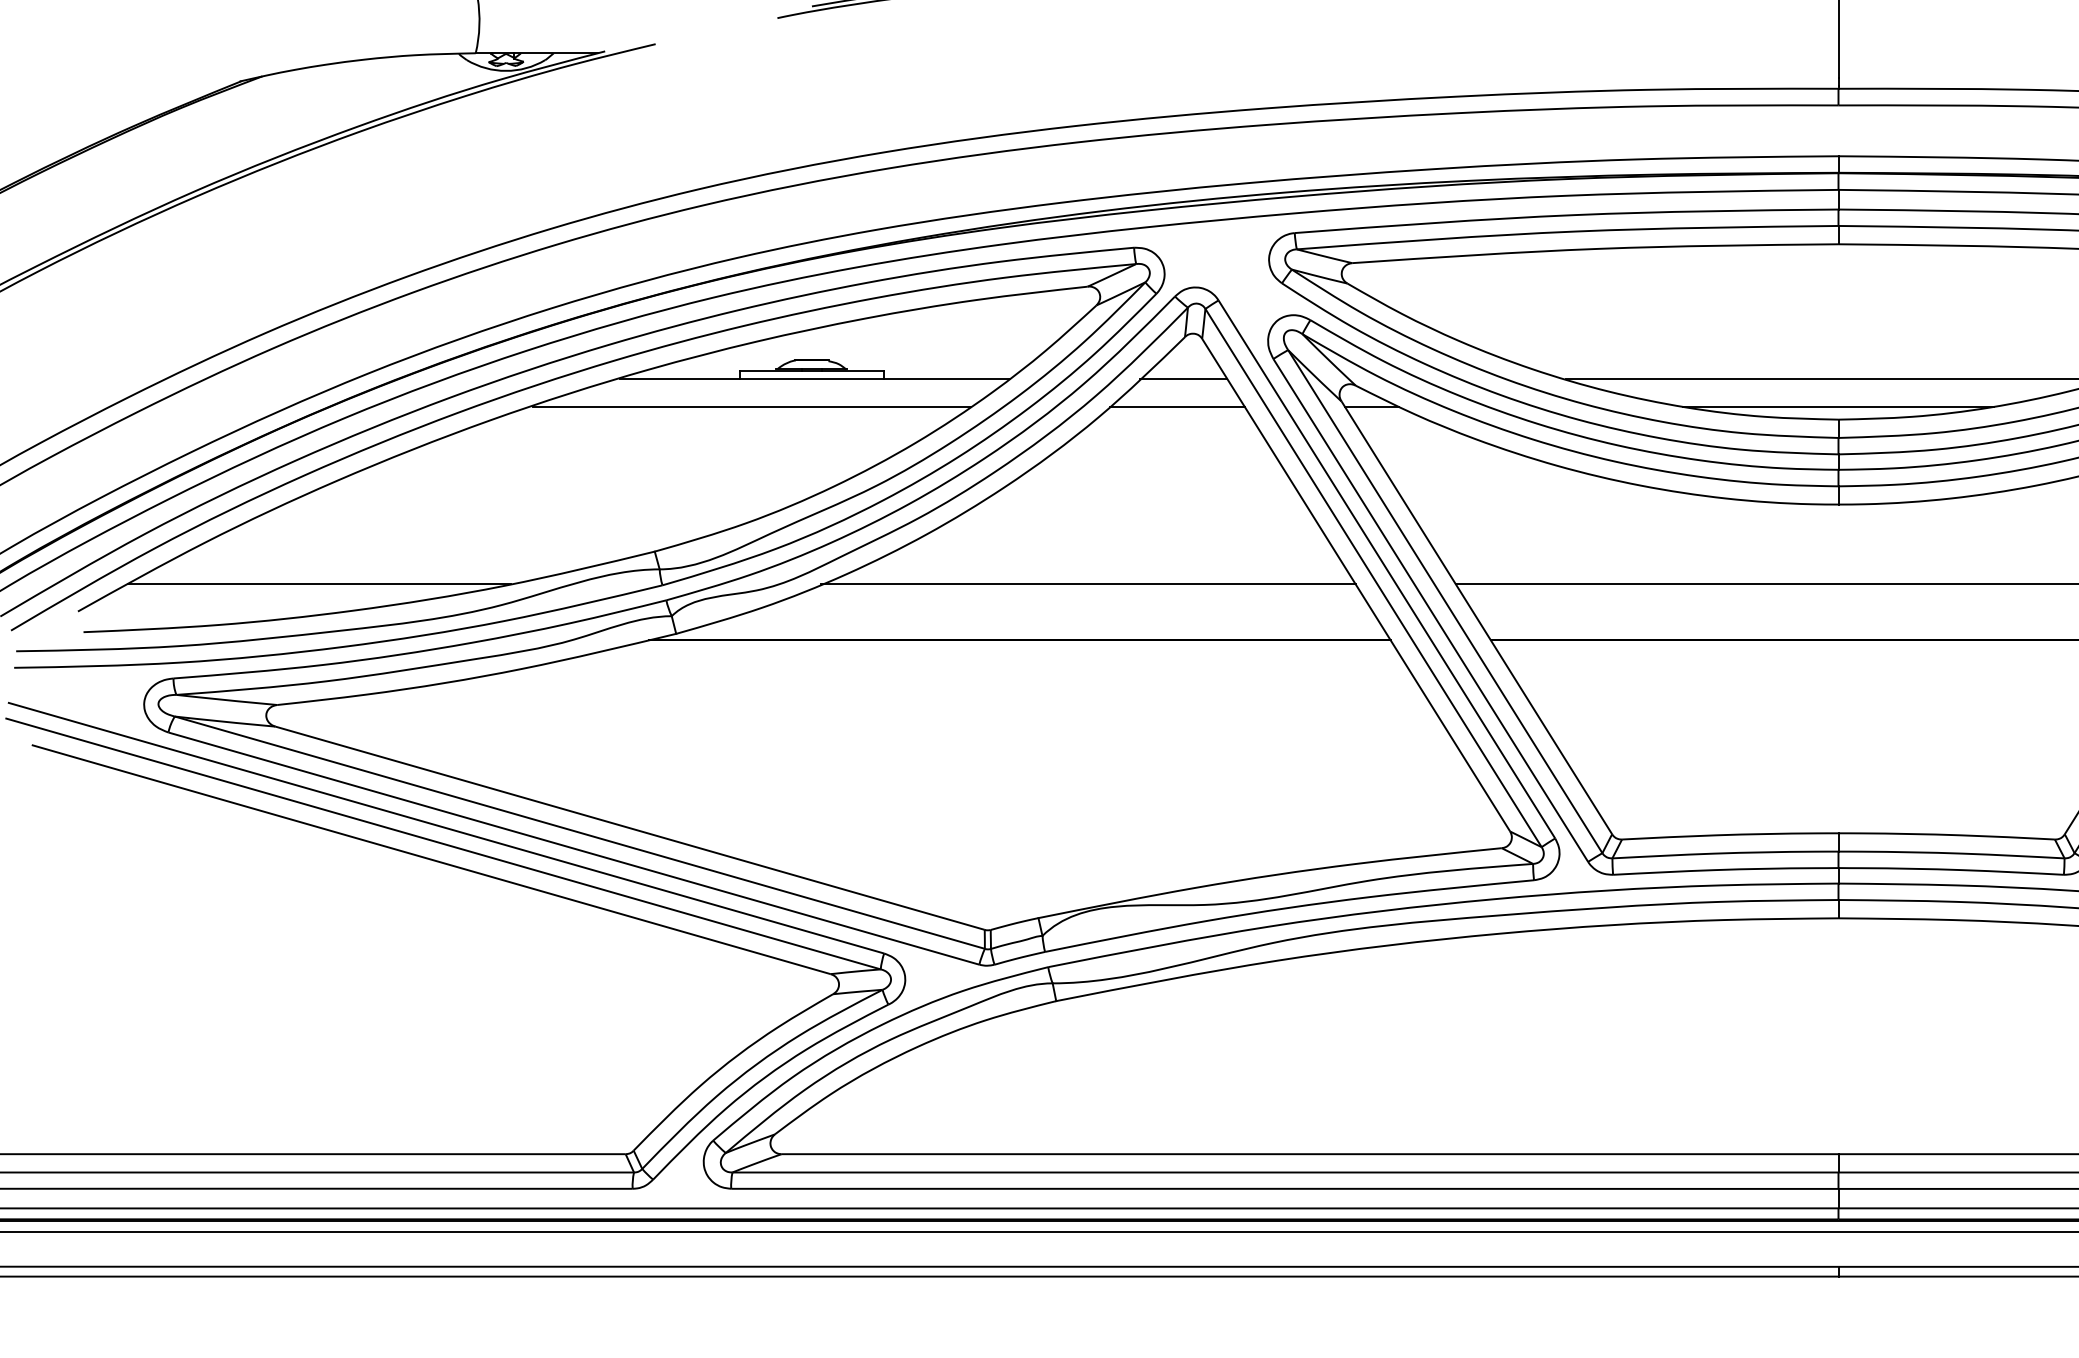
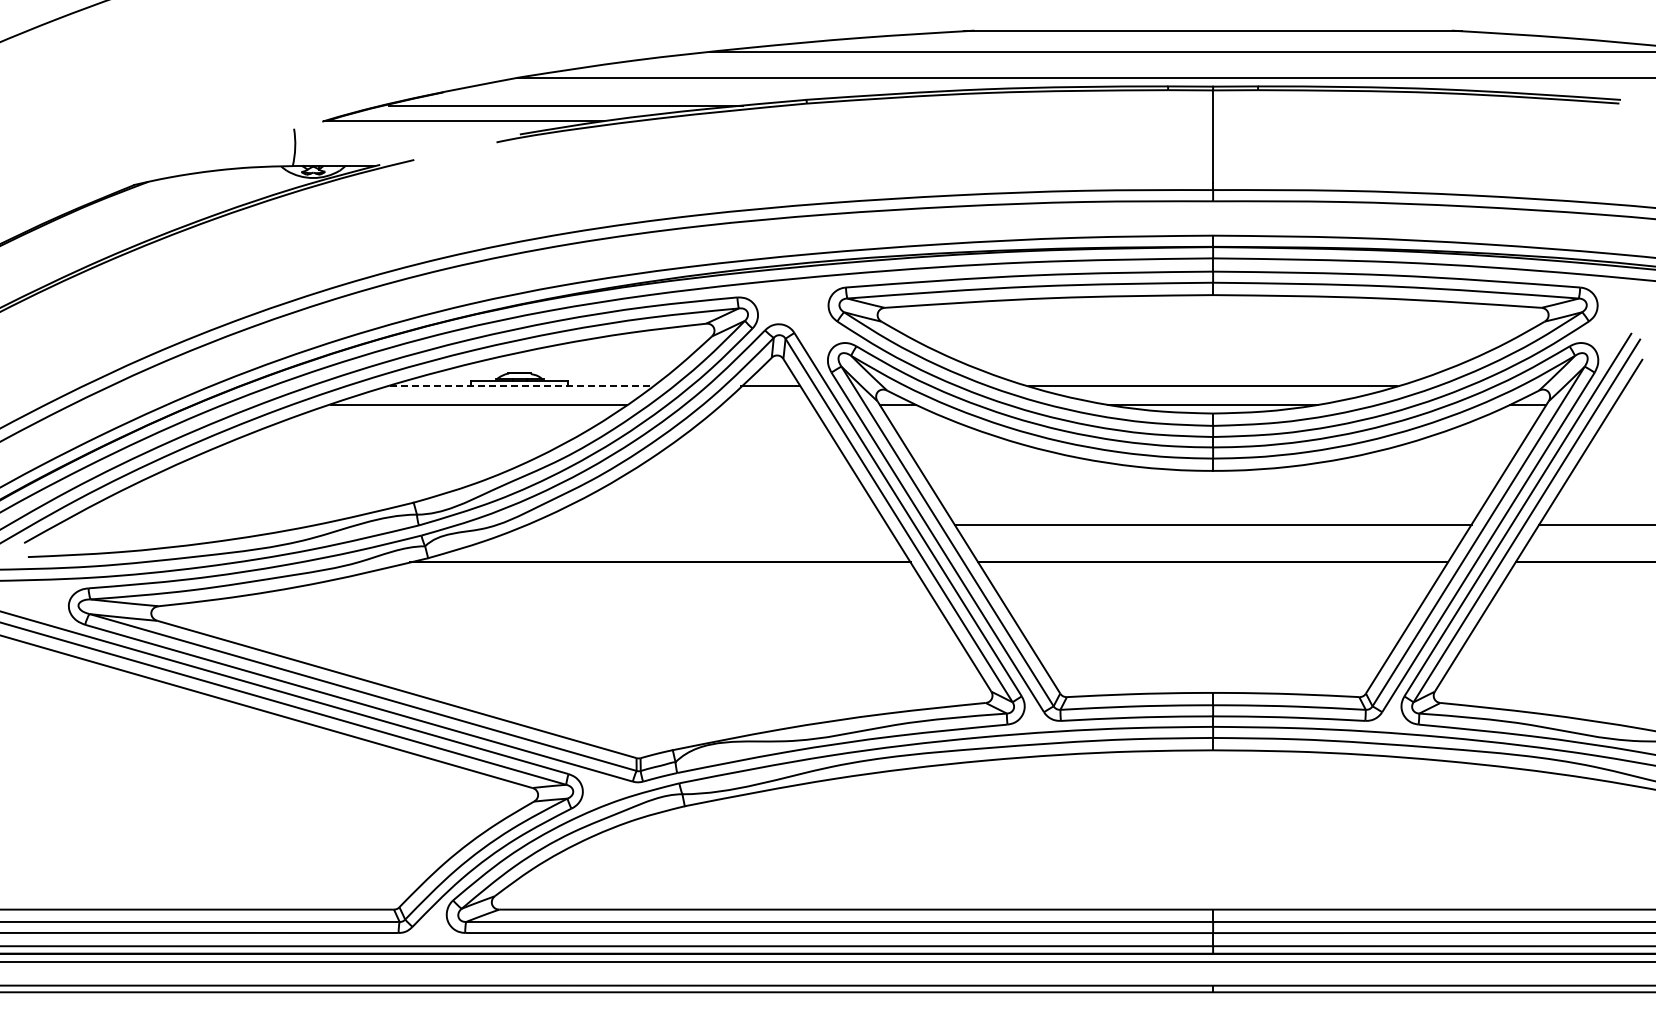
line: (814, 379) -> (521, 386), solid -> dashed
line: (1177, 406) -> (766, 404), removed
line: (319, 583) -> (187, 524), removed
line: (1088, 583) -> (706, 524), removed

